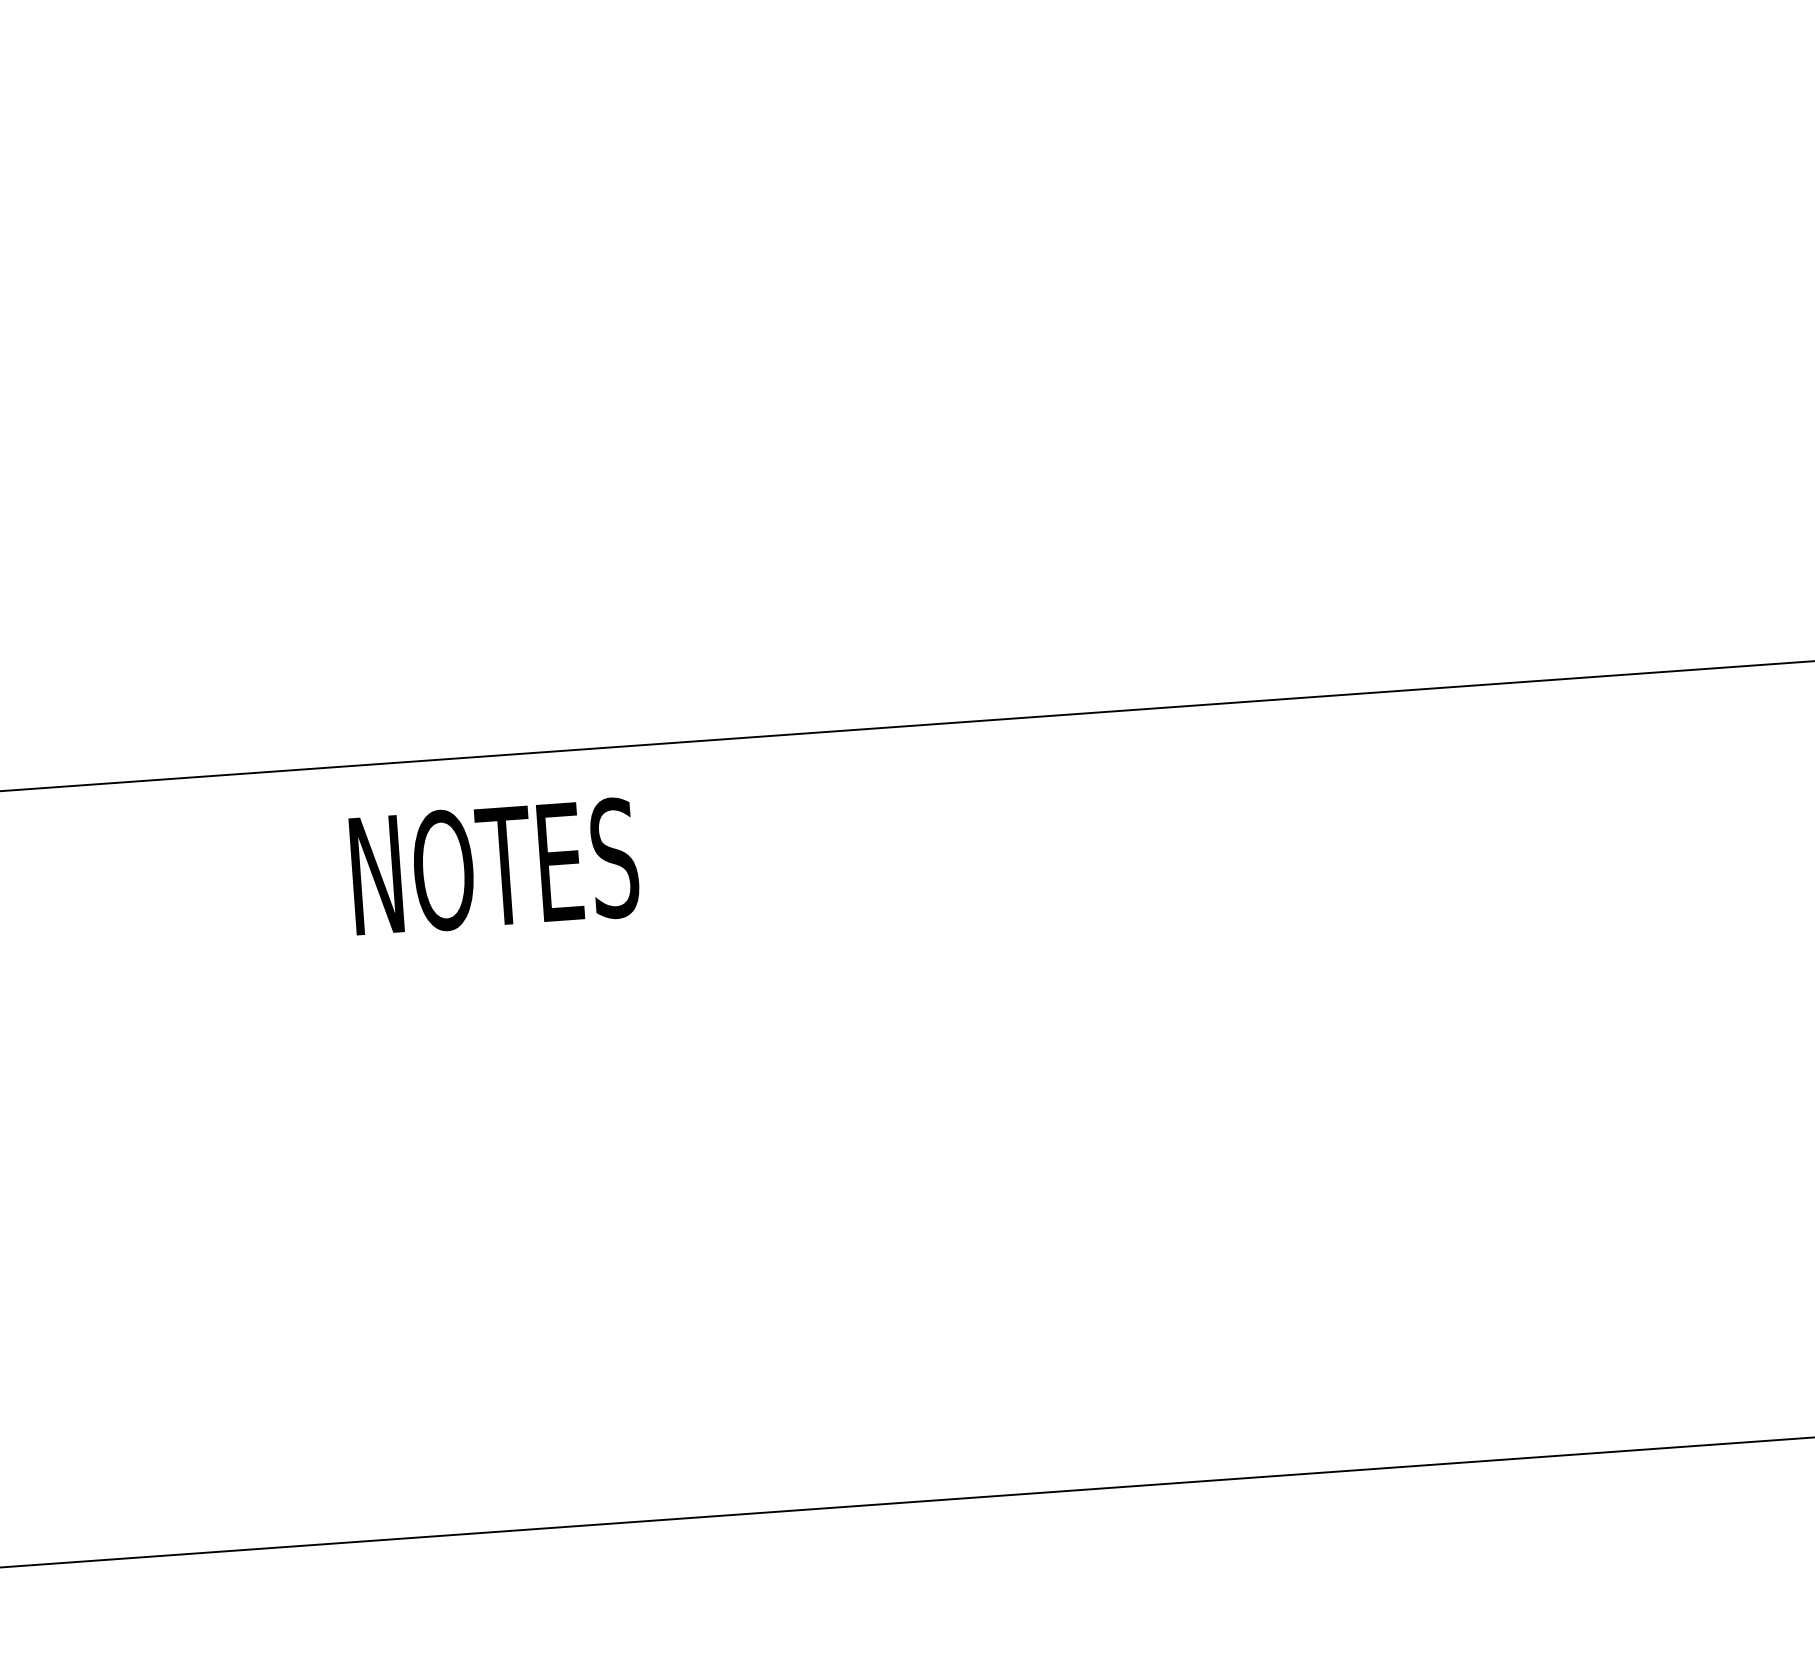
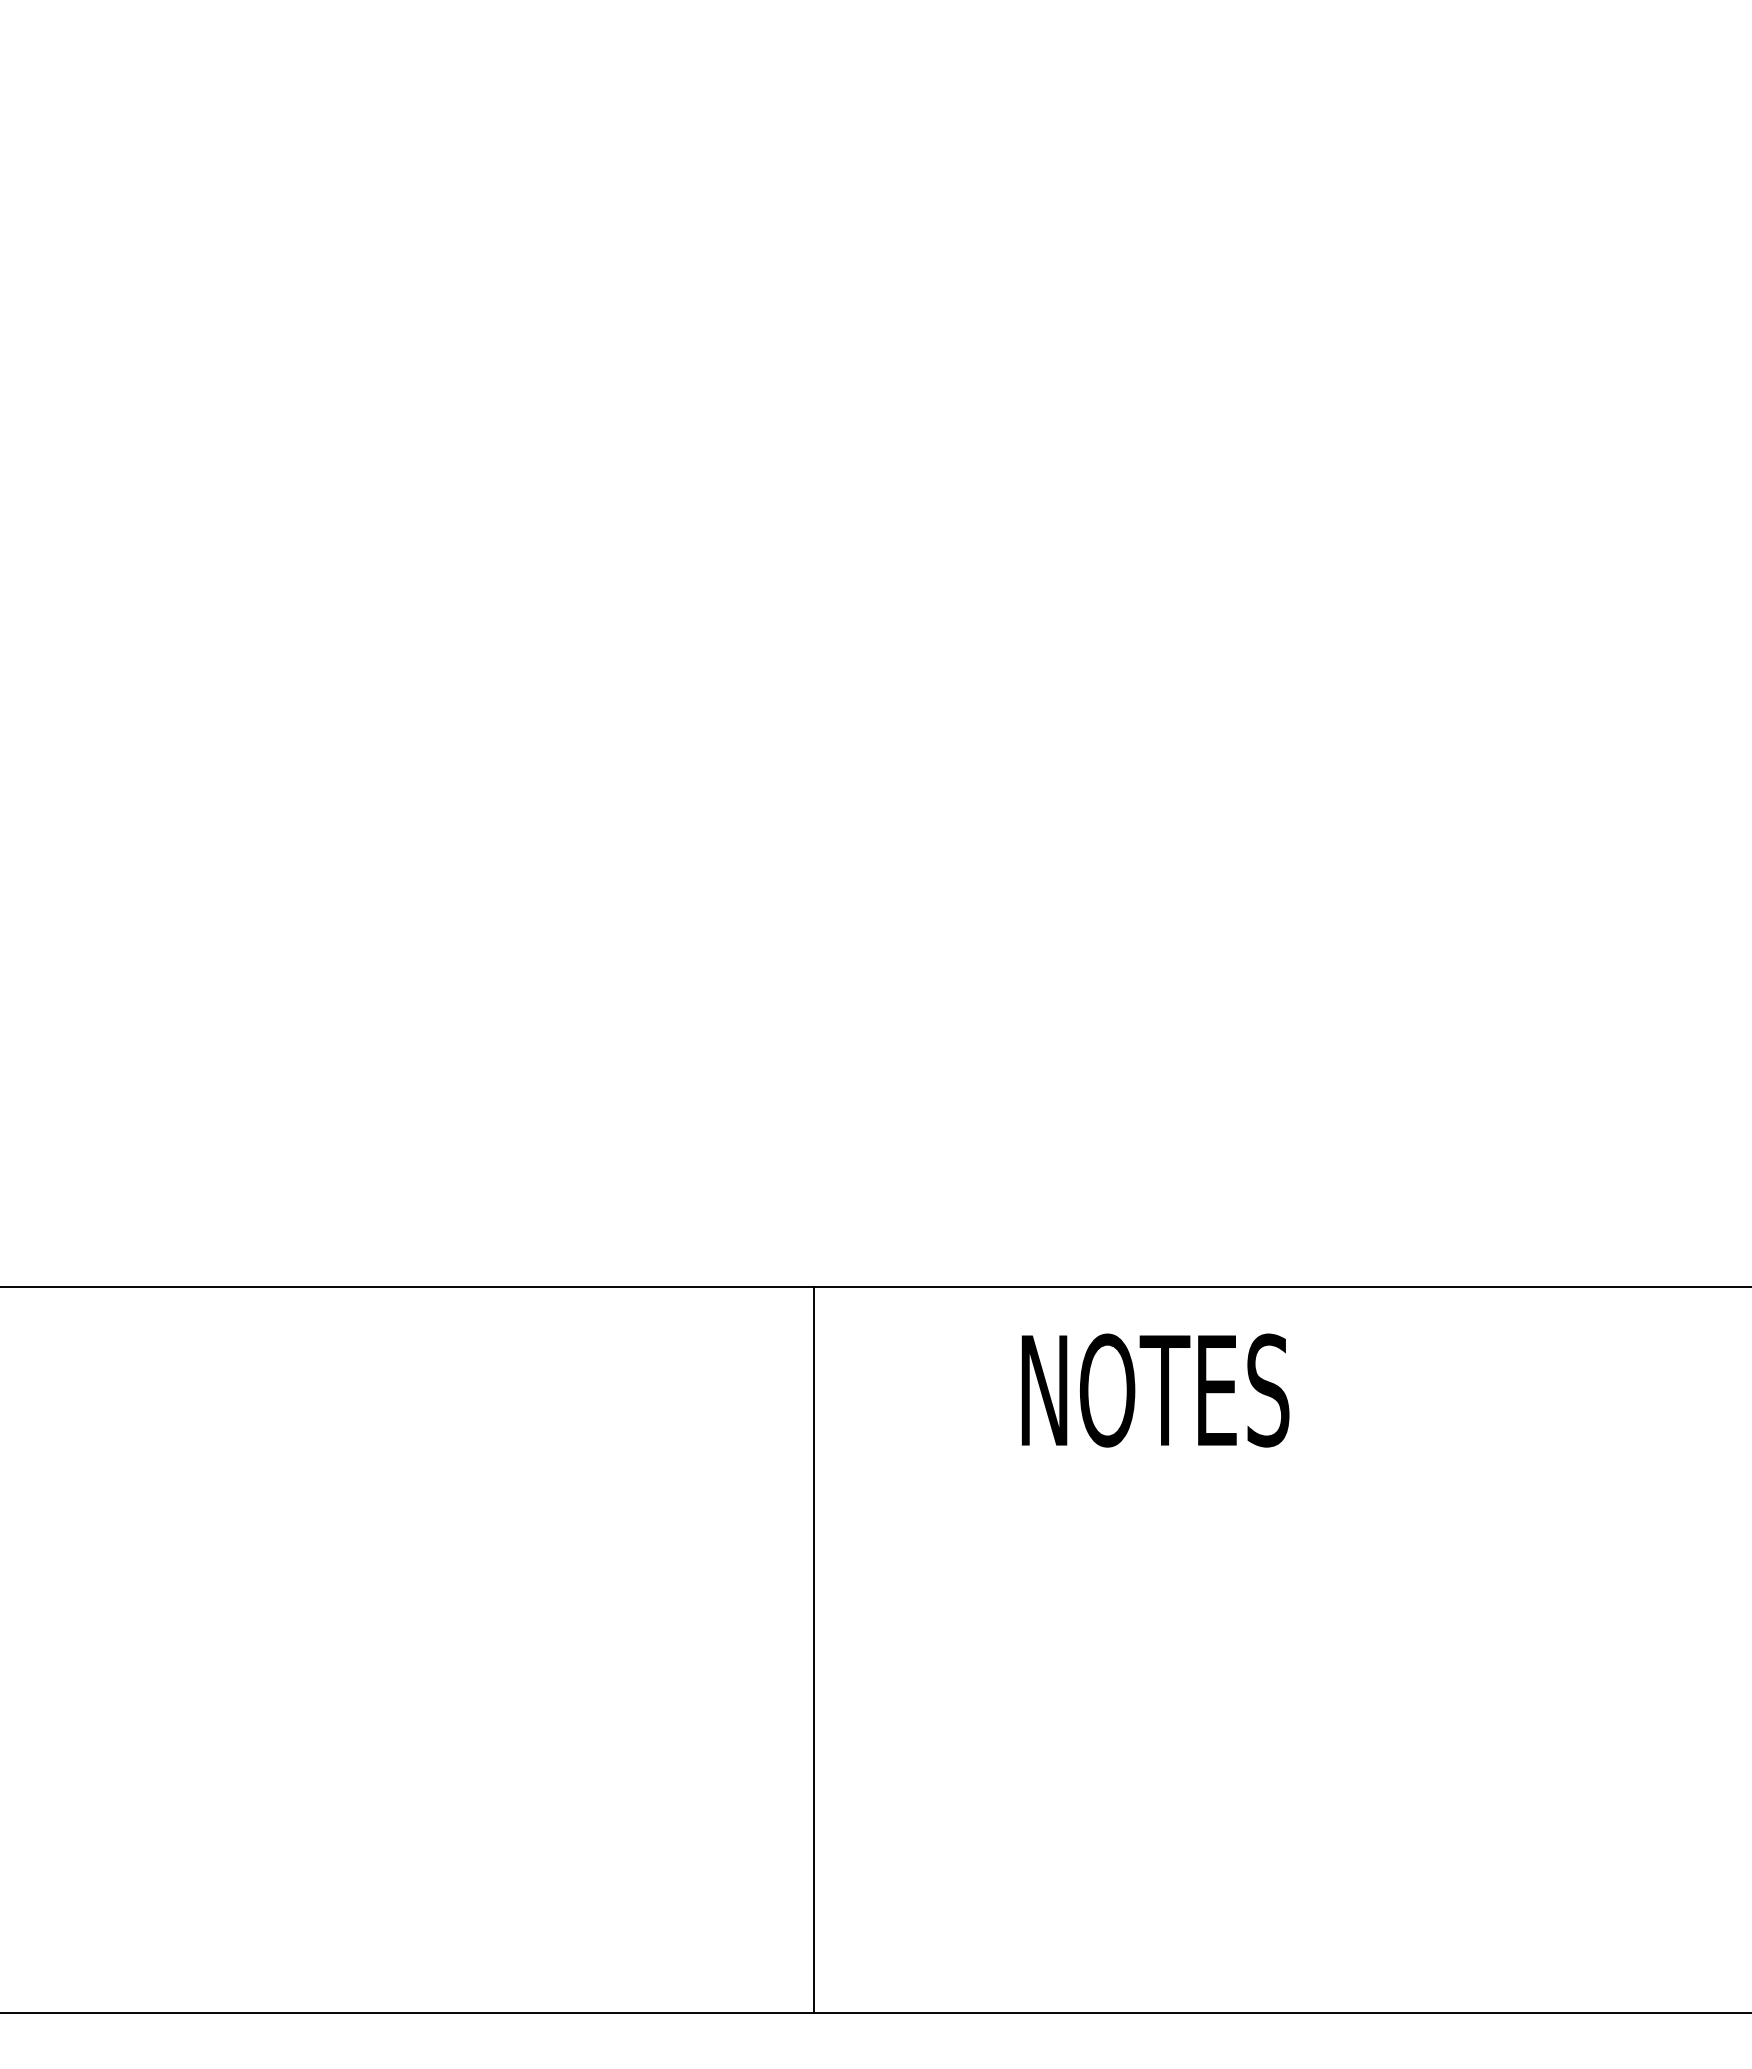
text: (494, 866) -> (1155, 1390), moved
line: (695, 1129) -> (813, 1649), added

